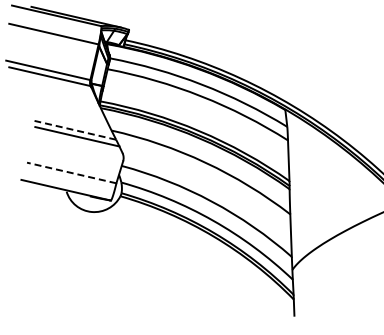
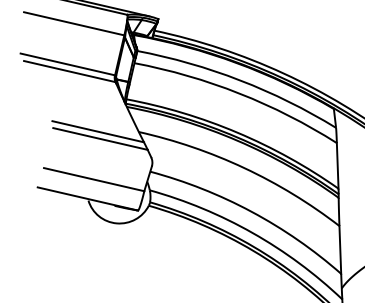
line: (75, 130) -> (98, 131), dashed -> solid
line: (71, 173) -> (93, 180), dashed -> solid

